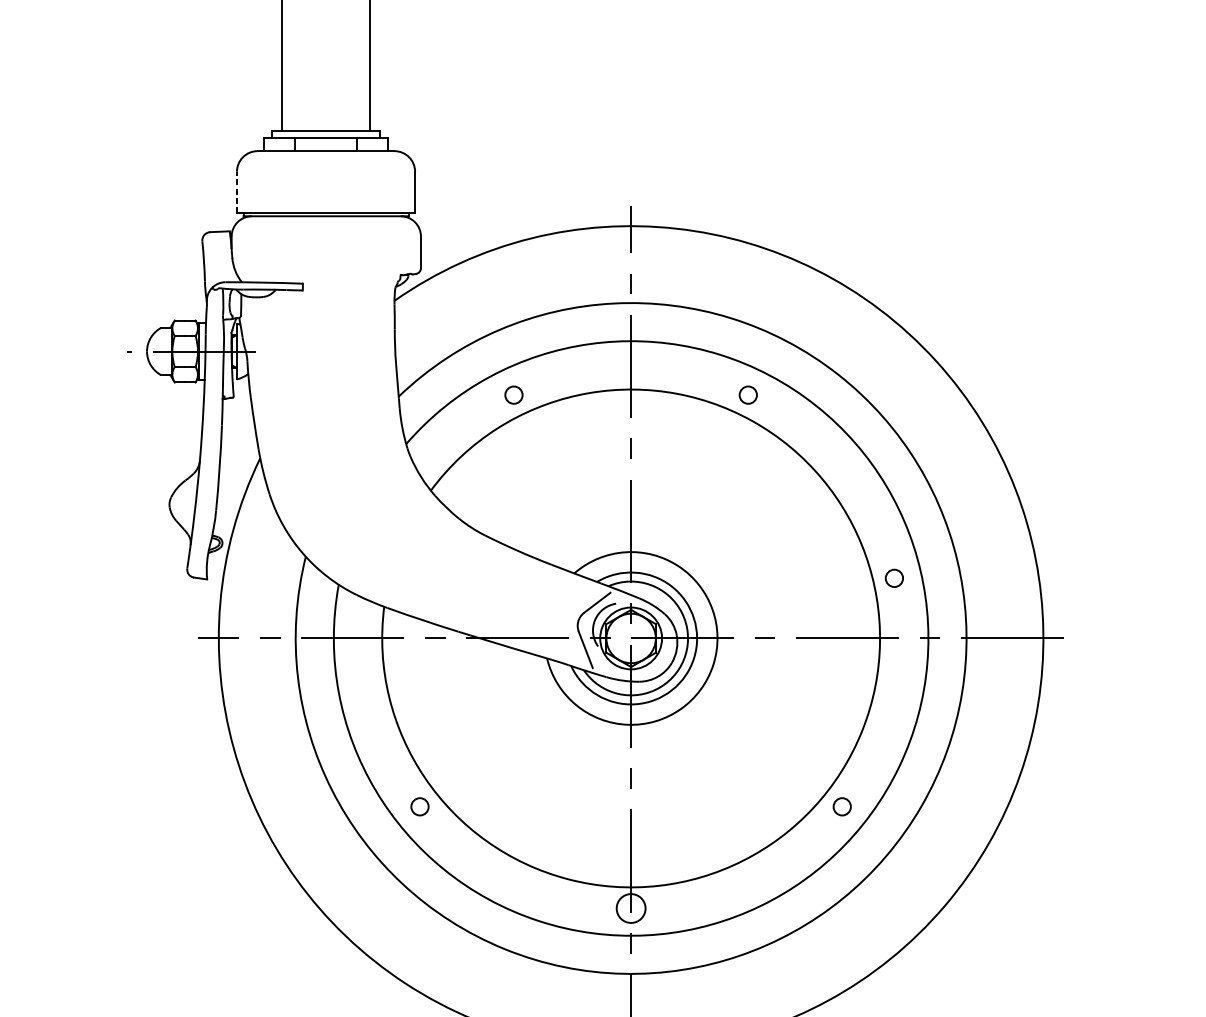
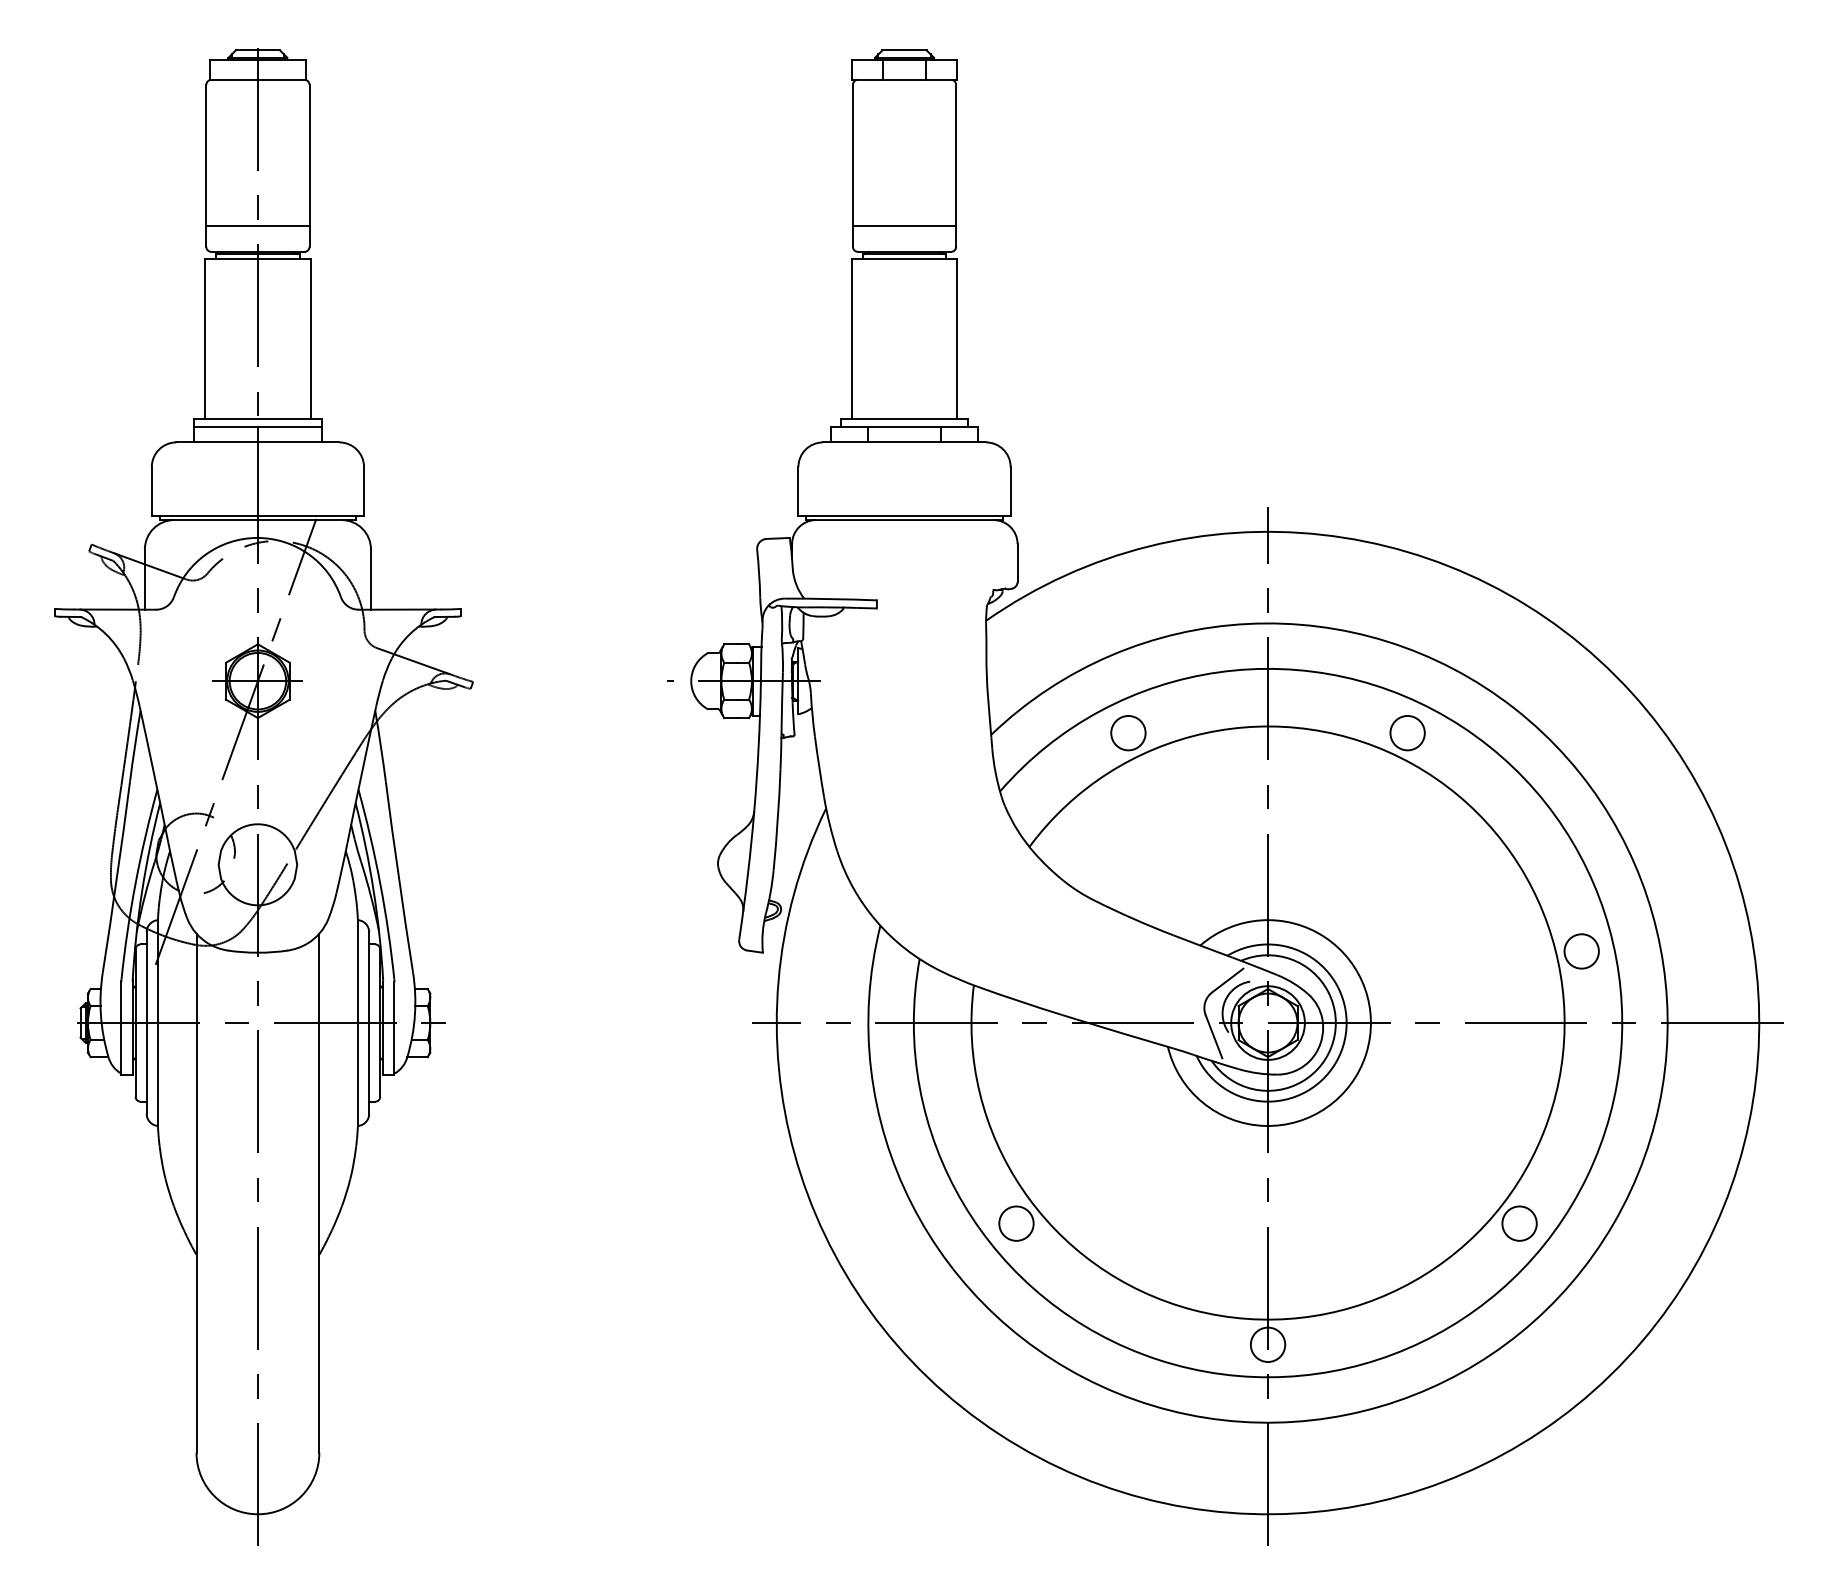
line: (237, 192) -> (798, 491), dashed -> solid
circle: (514, 394) -> (1128, 732), size x1.67
circle: (748, 394) -> (1407, 732), size x1.67
circle: (894, 578) -> (1581, 951), size x1.67
circle: (420, 806) -> (1016, 1223), size x1.67
circle: (842, 806) -> (1519, 1223), size x1.67

